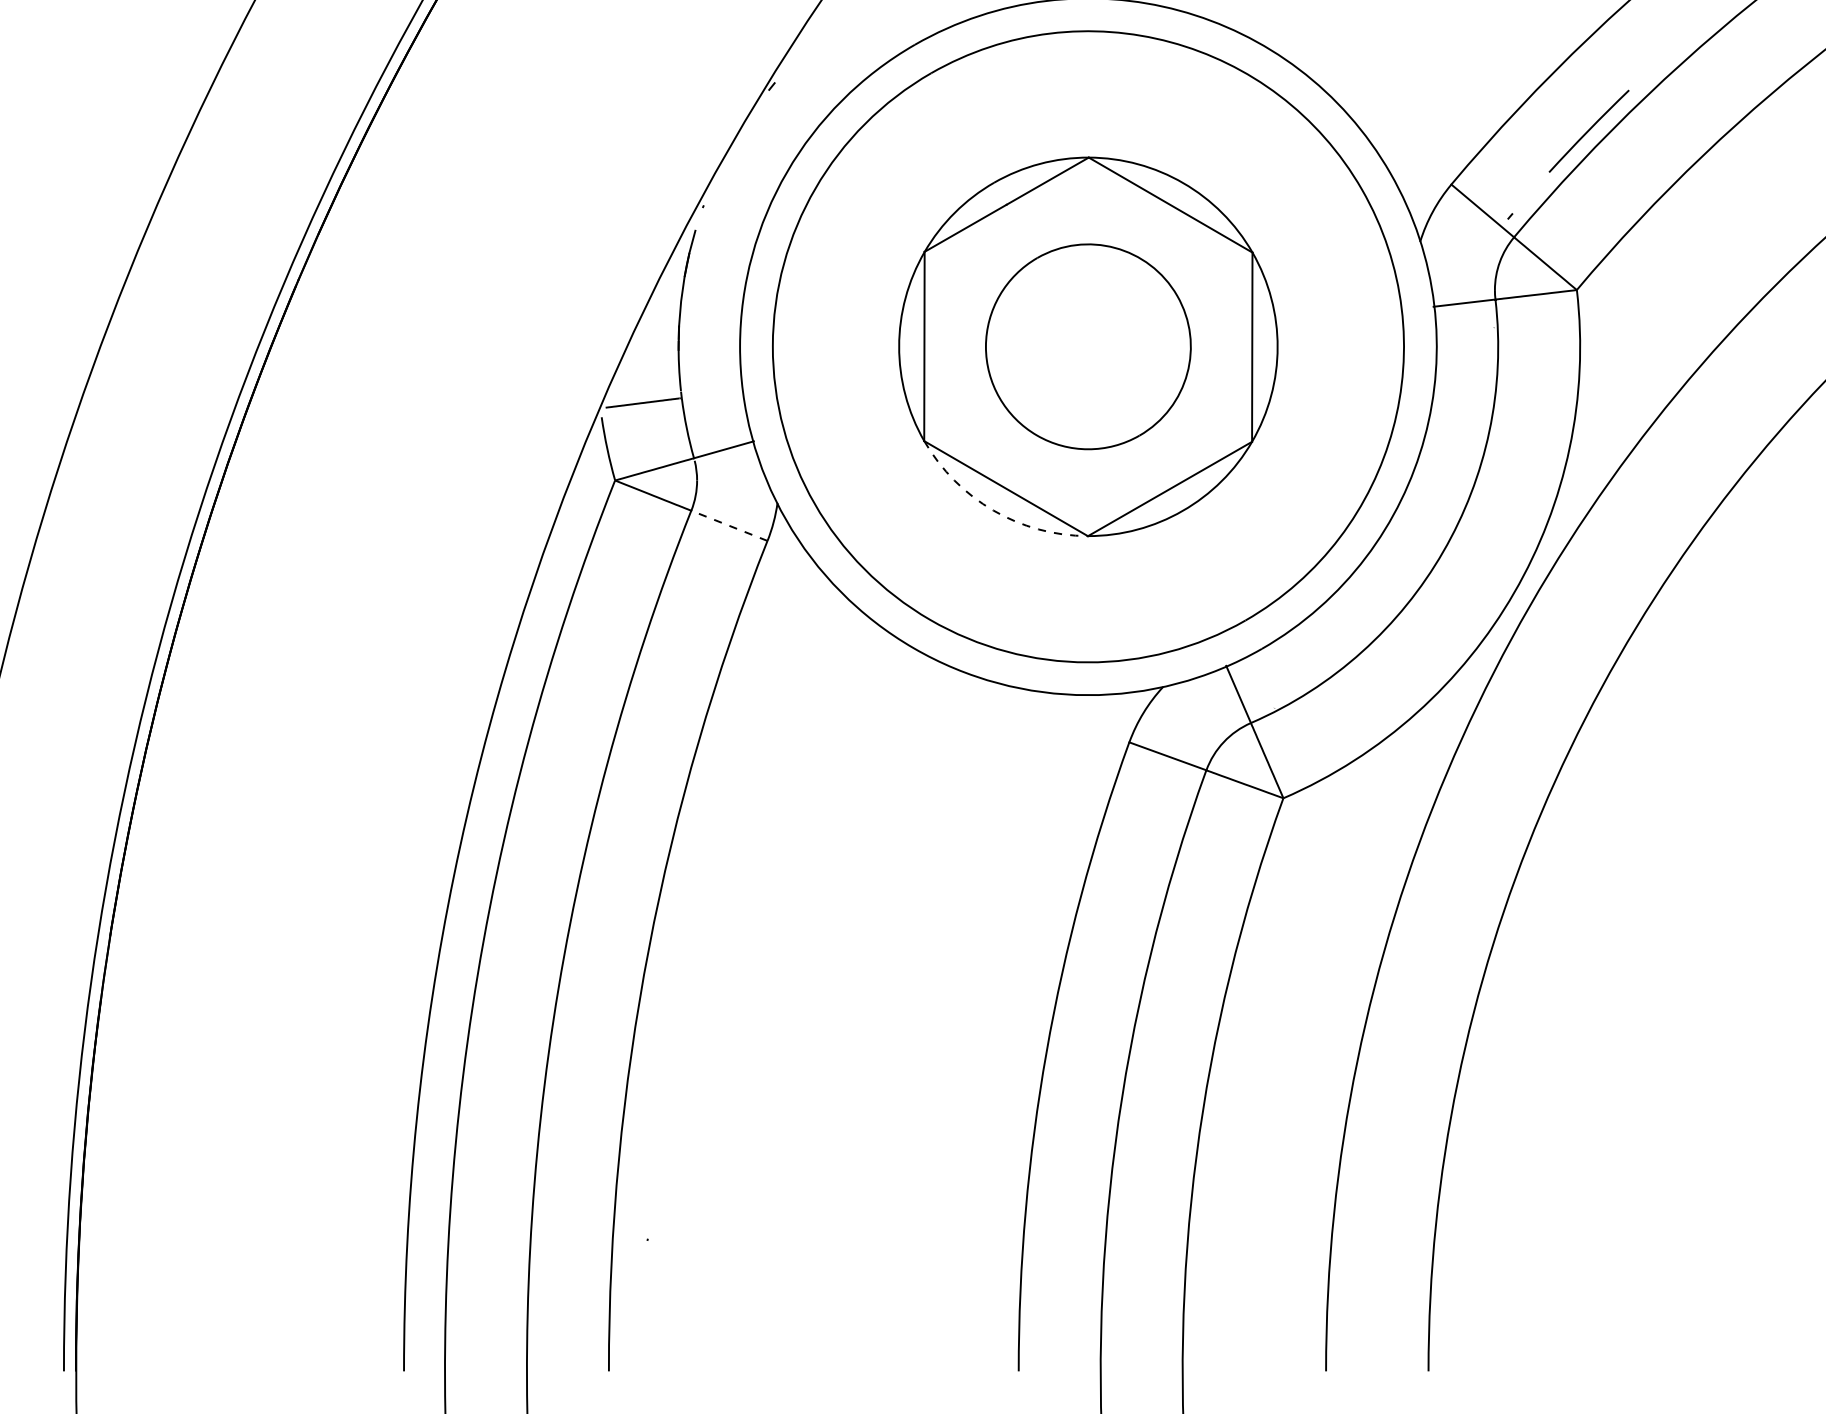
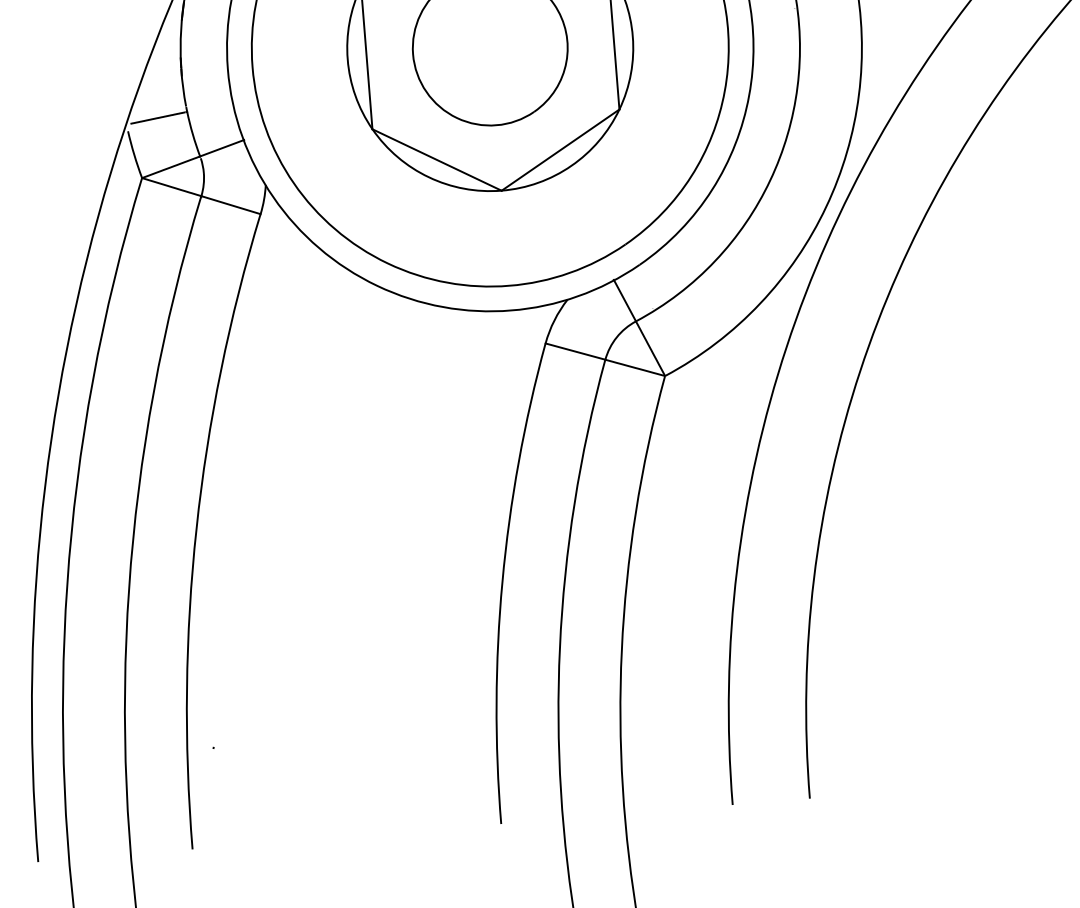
arc: (993, 510) -> (428, 177), dashed -> solid
line: (729, 525) -> (231, 204), dashed -> solid

